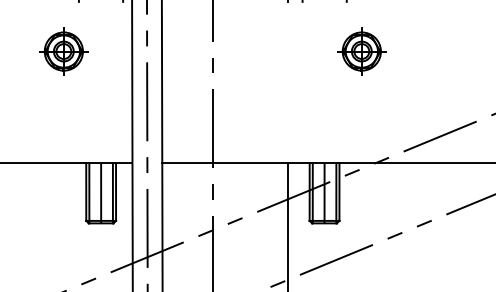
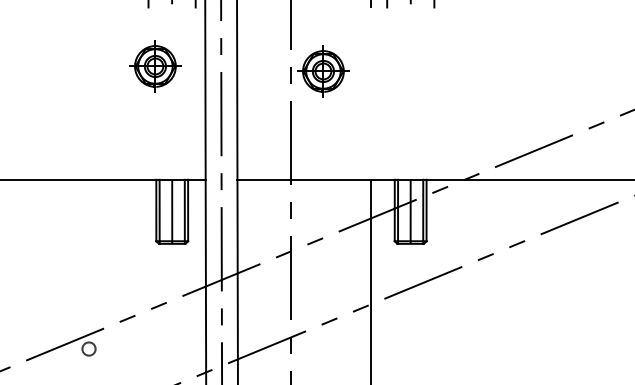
part: (63, 51) -> (155, 66), moved
part: (361, 51) -> (323, 71), moved

